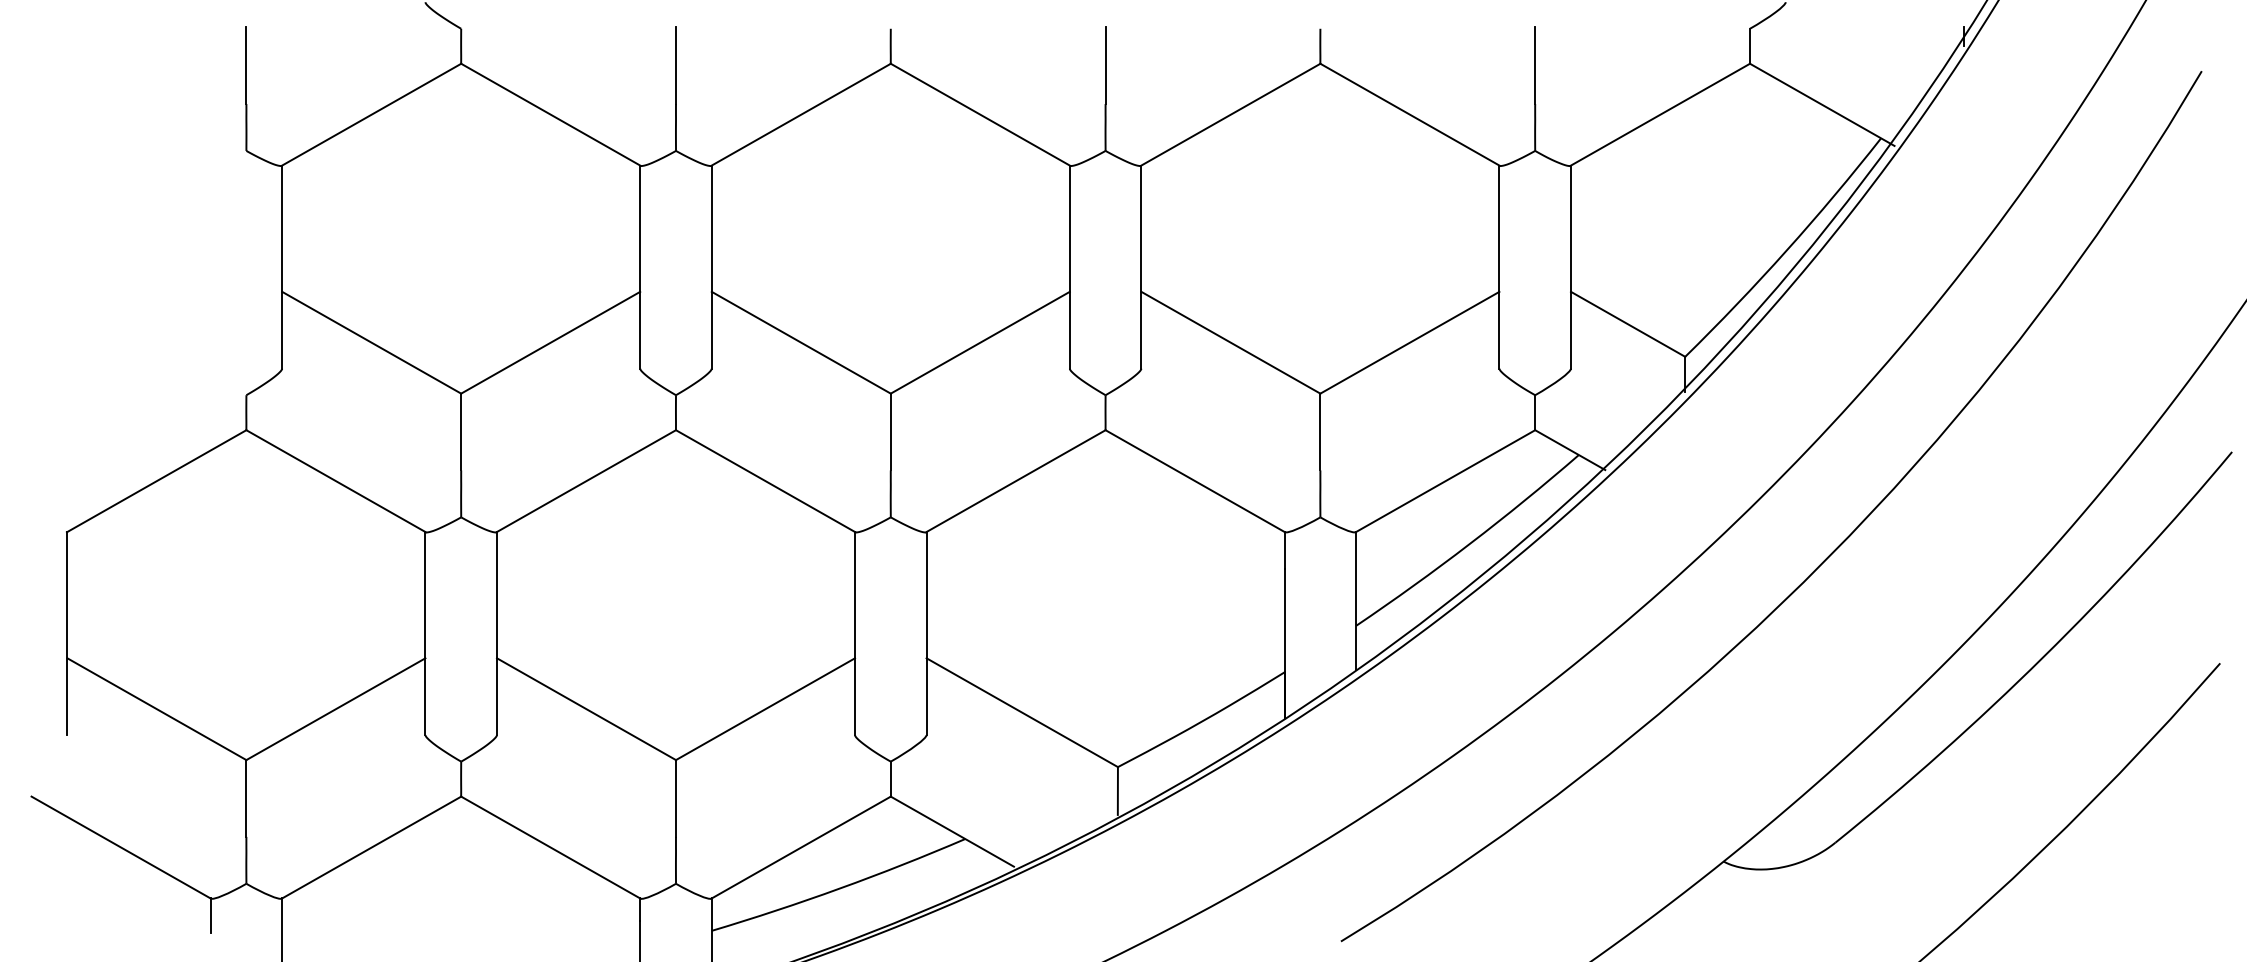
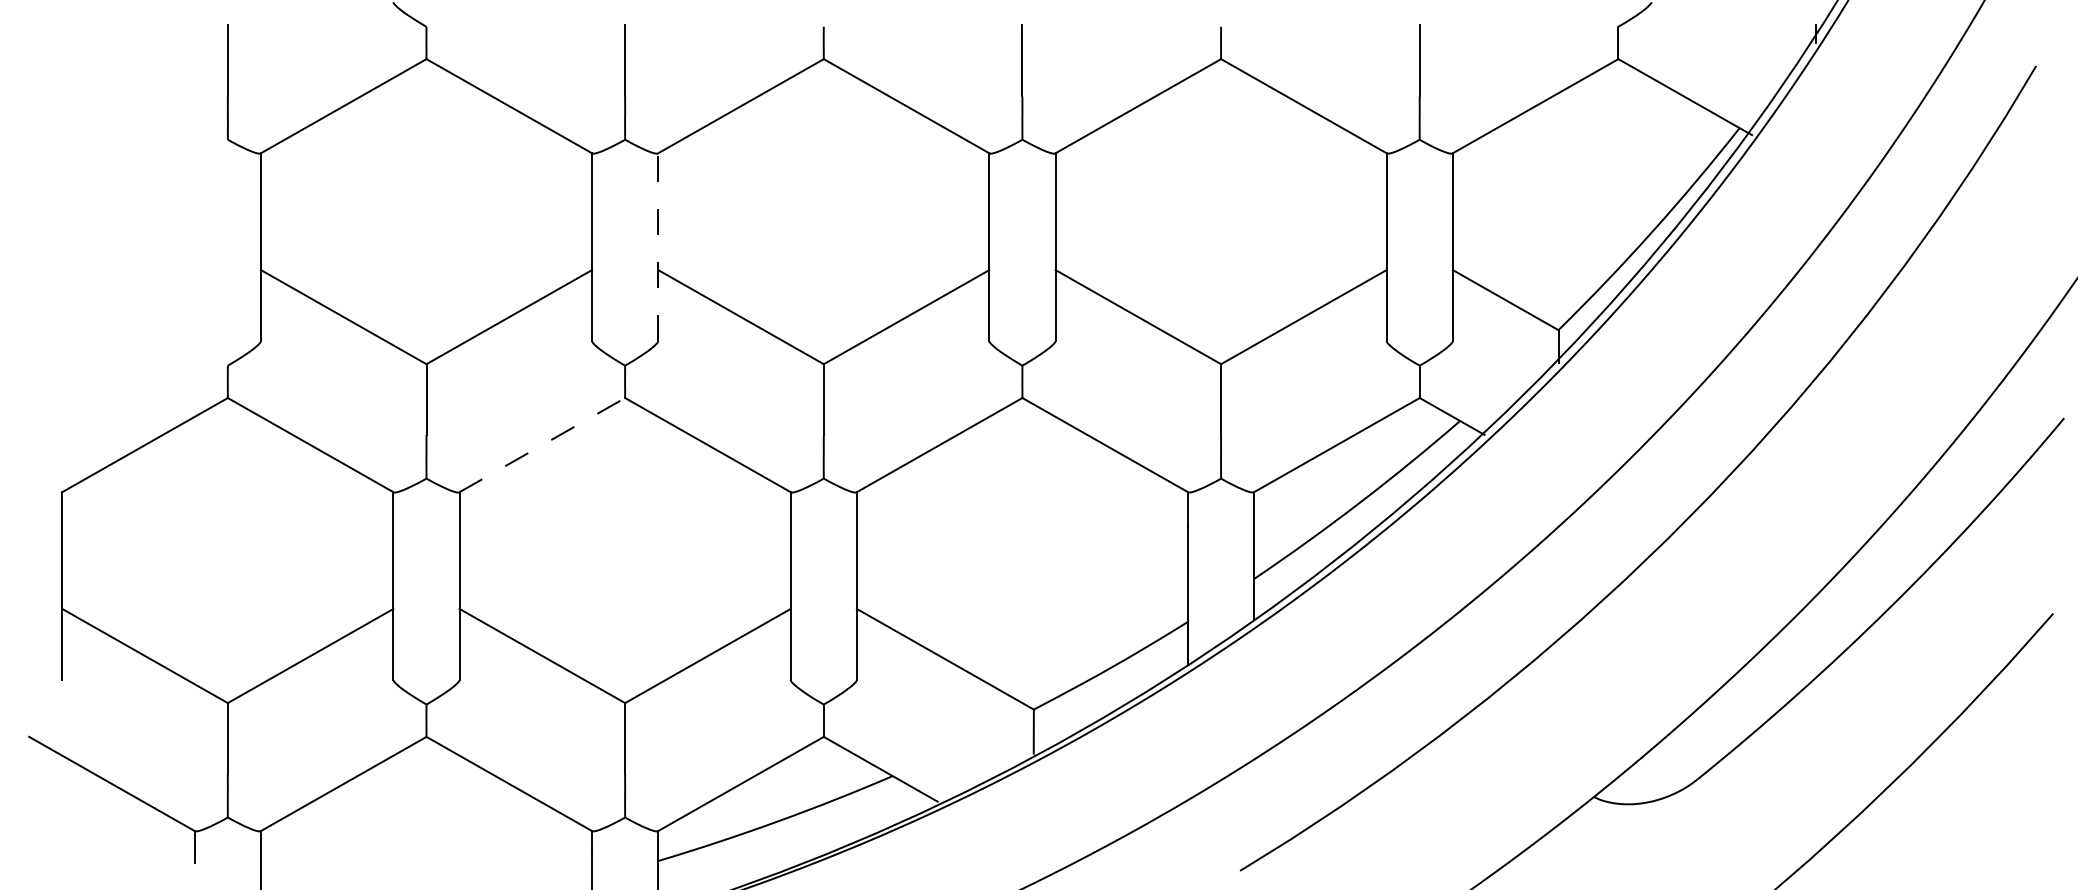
line: (711, 267) -> (657, 247), solid -> dashed
line: (586, 480) -> (542, 444), solid -> dashed

